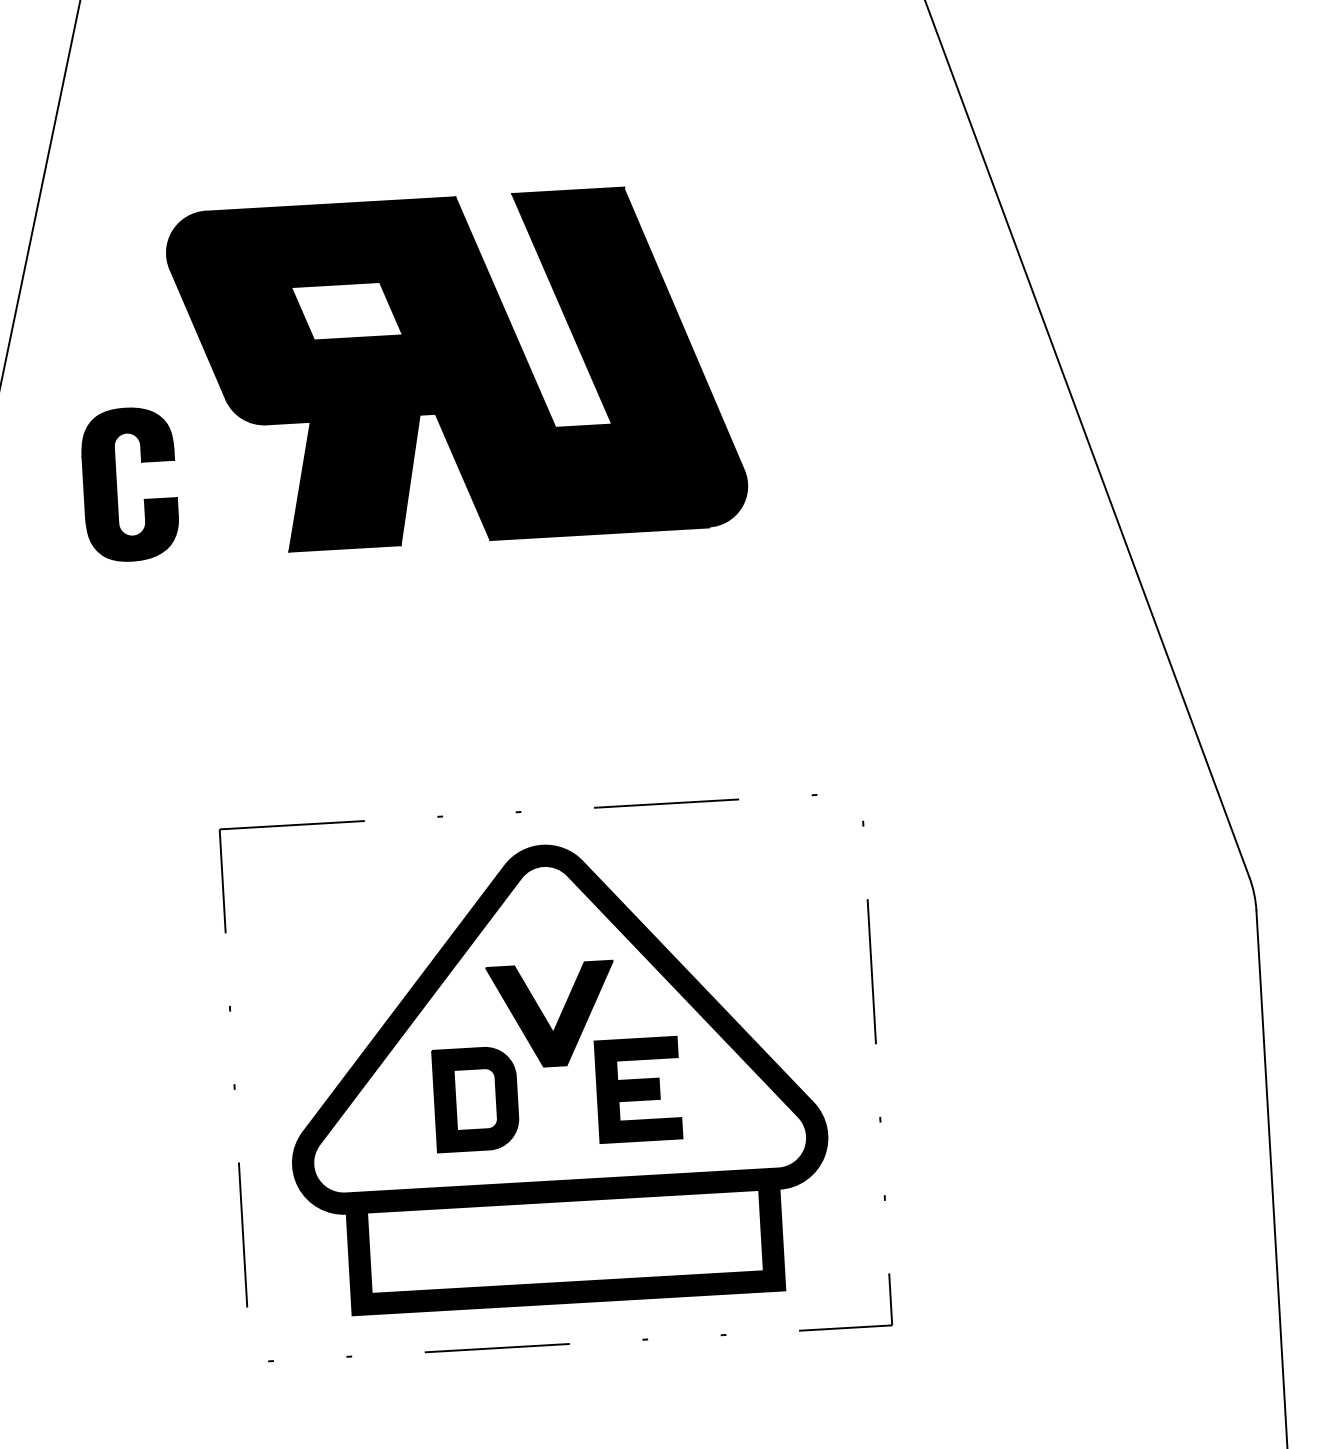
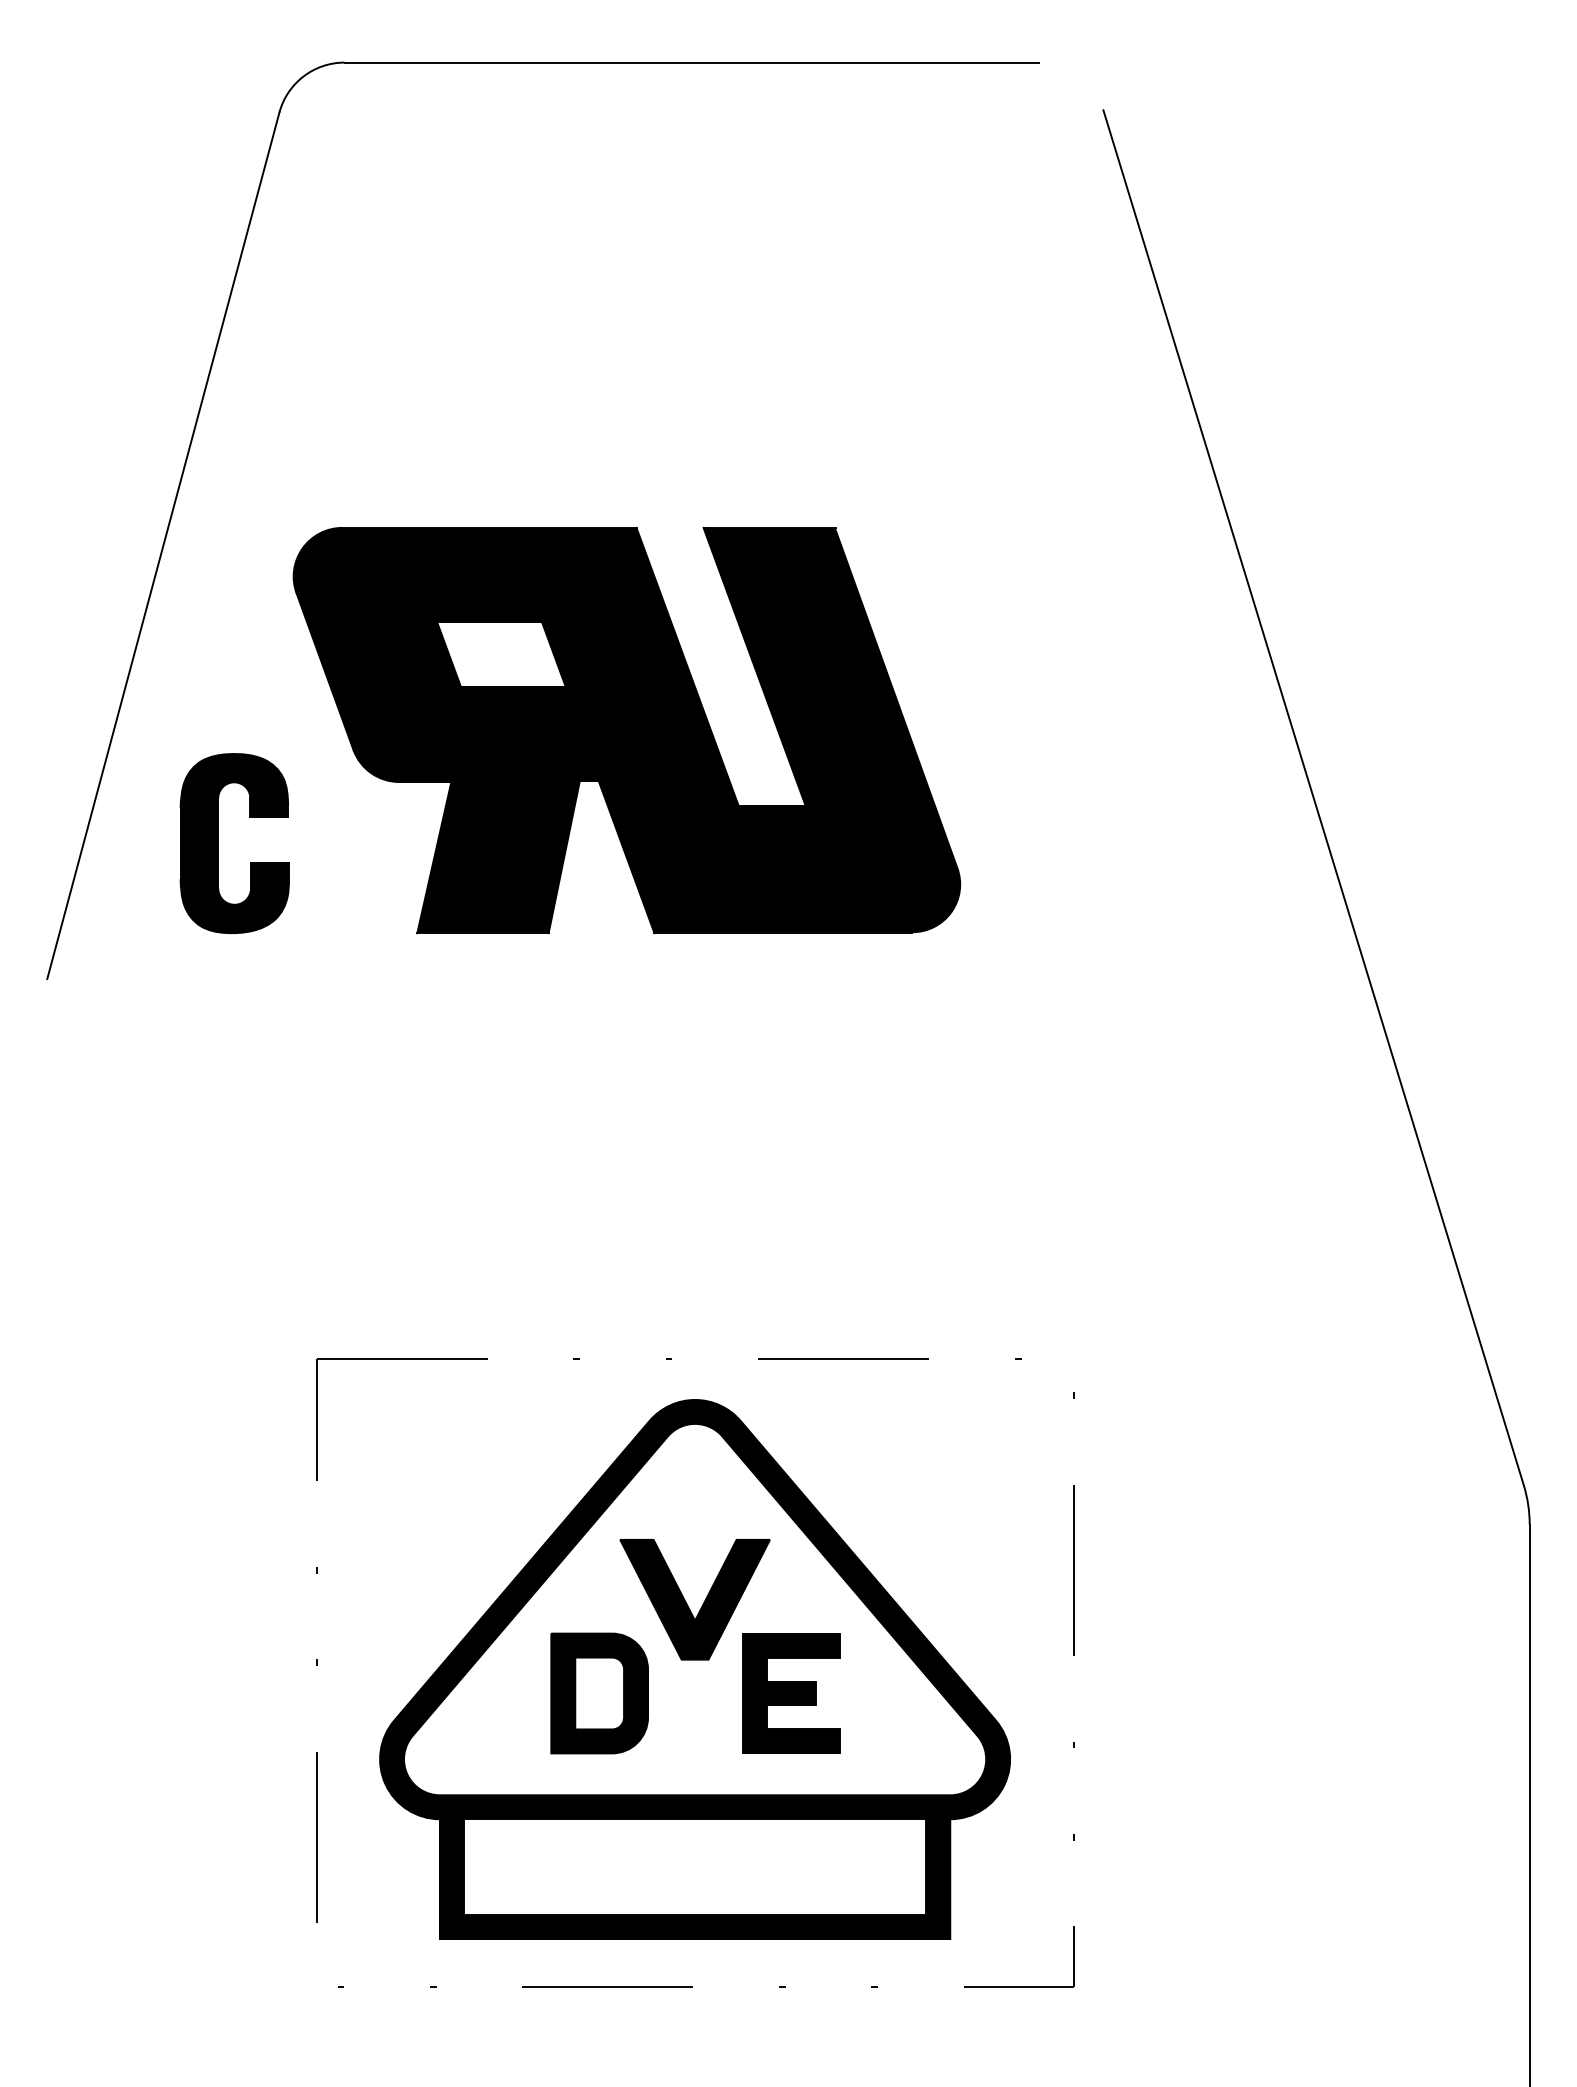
part: (409, 372) -> (570, 730), moved

